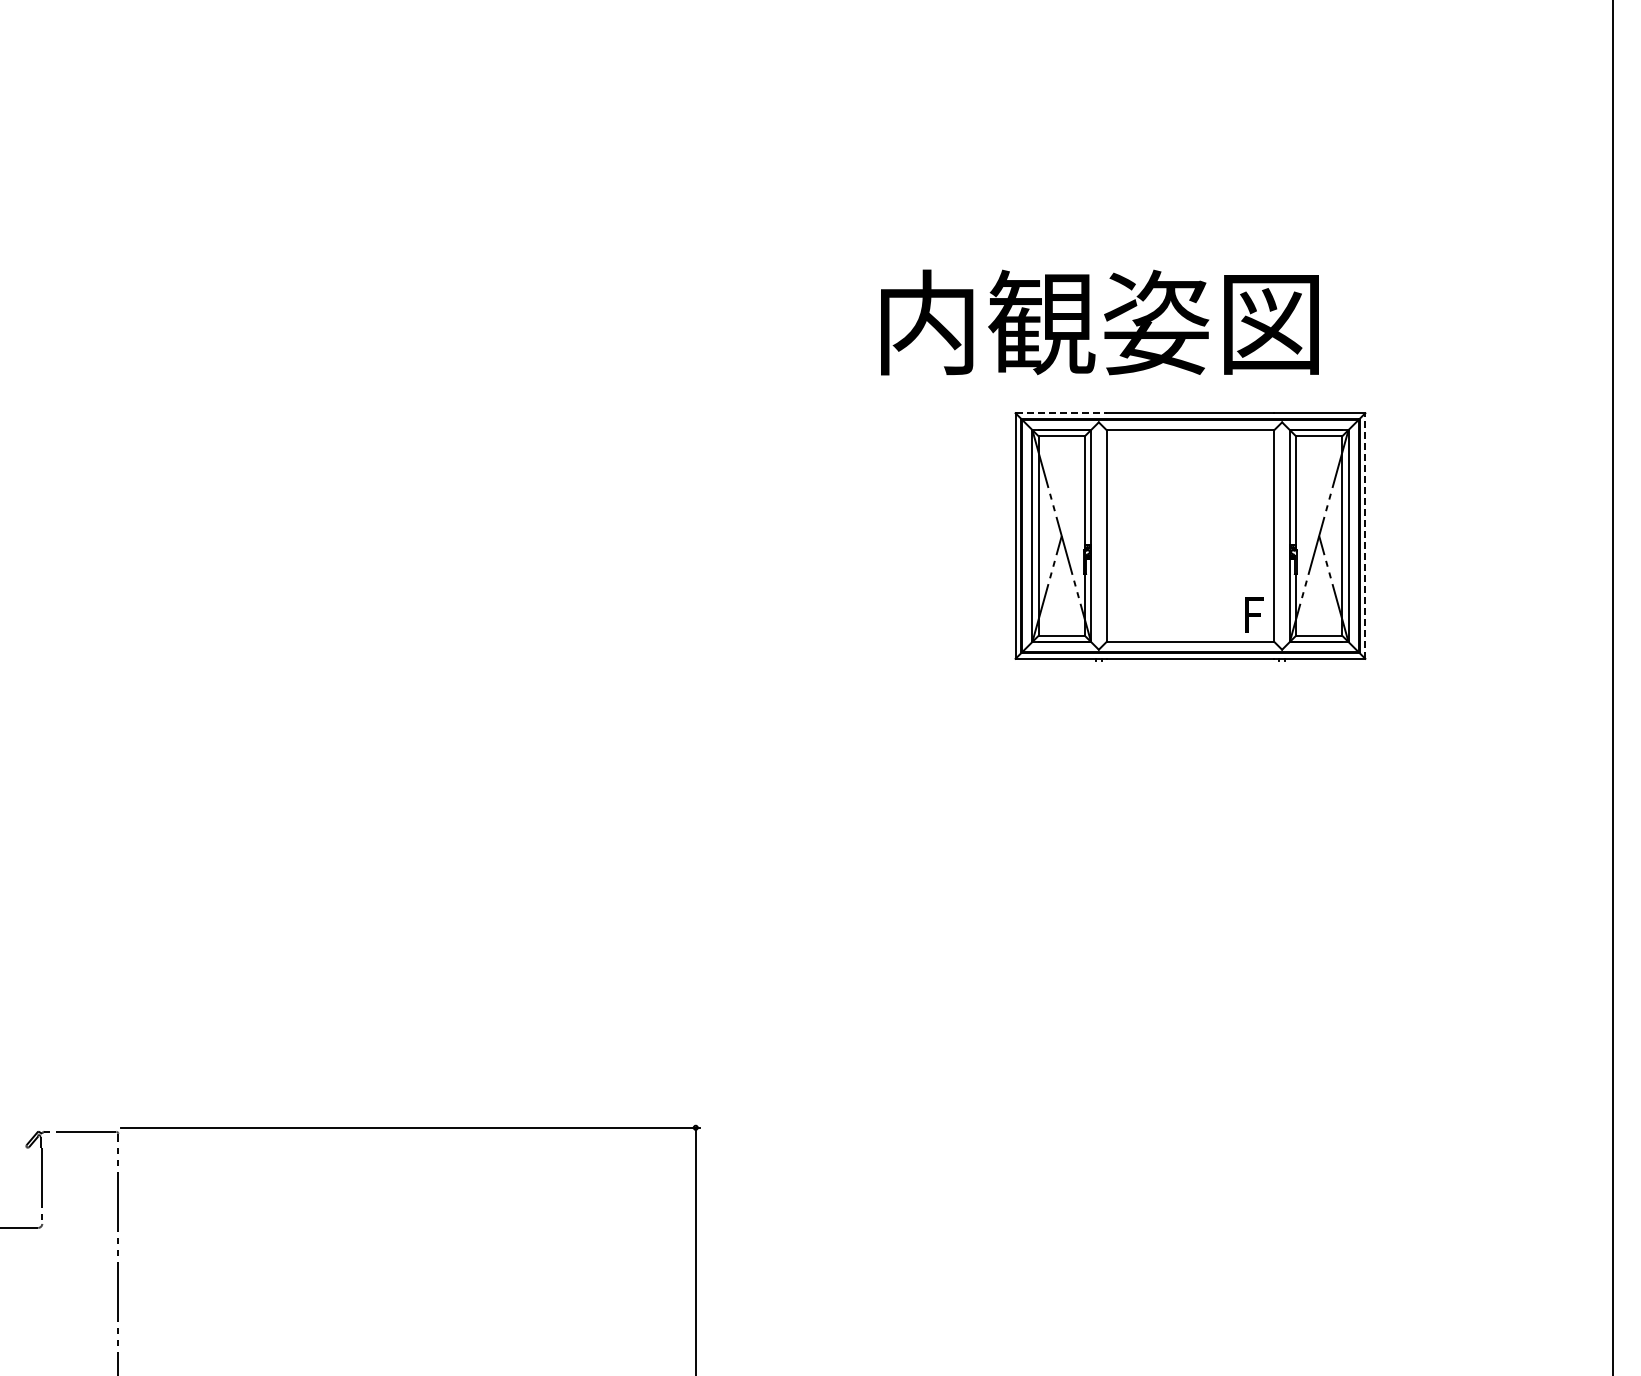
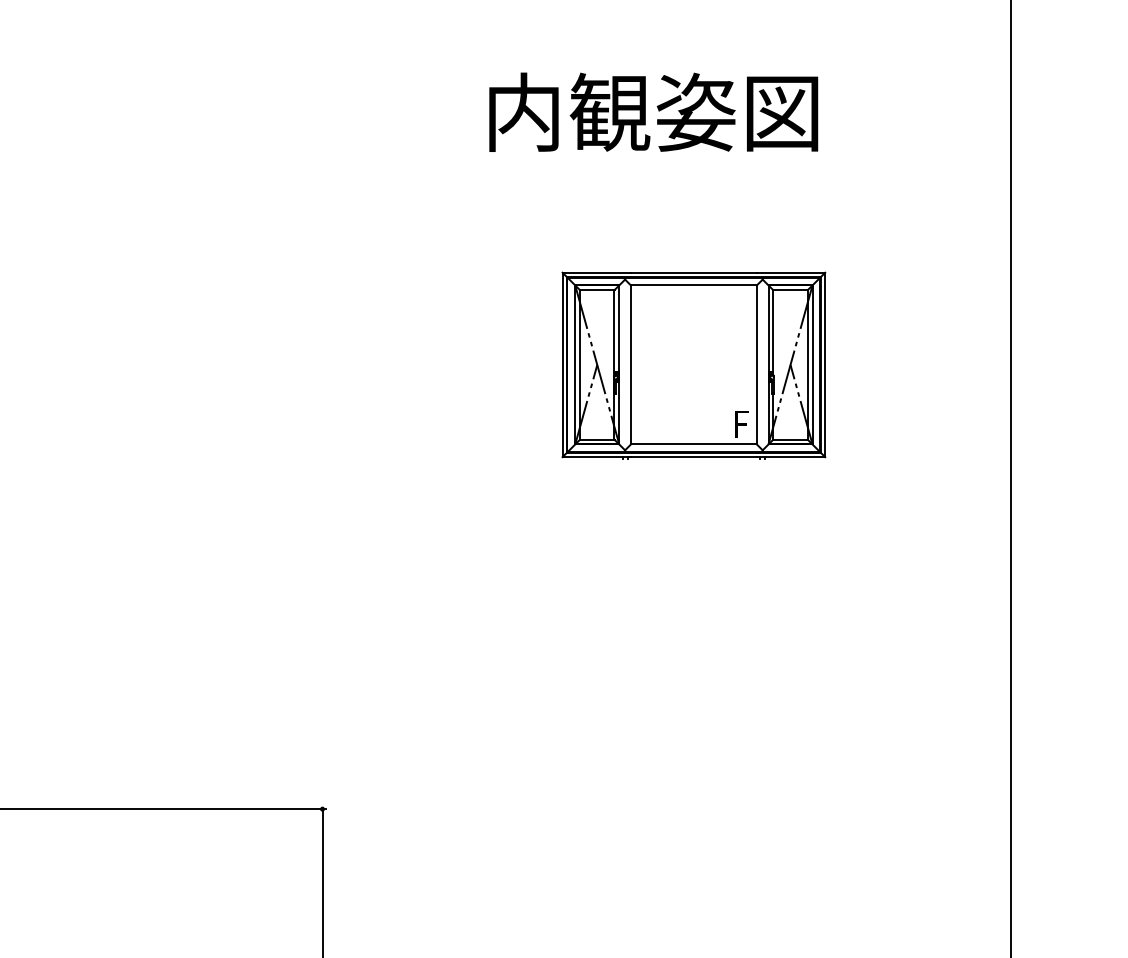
text: (1099, 322) -> (653, 112), moved
line: (1061, 413) -> (597, 272), dashed -> solid
line: (1365, 536) -> (825, 365), dashed -> solid

